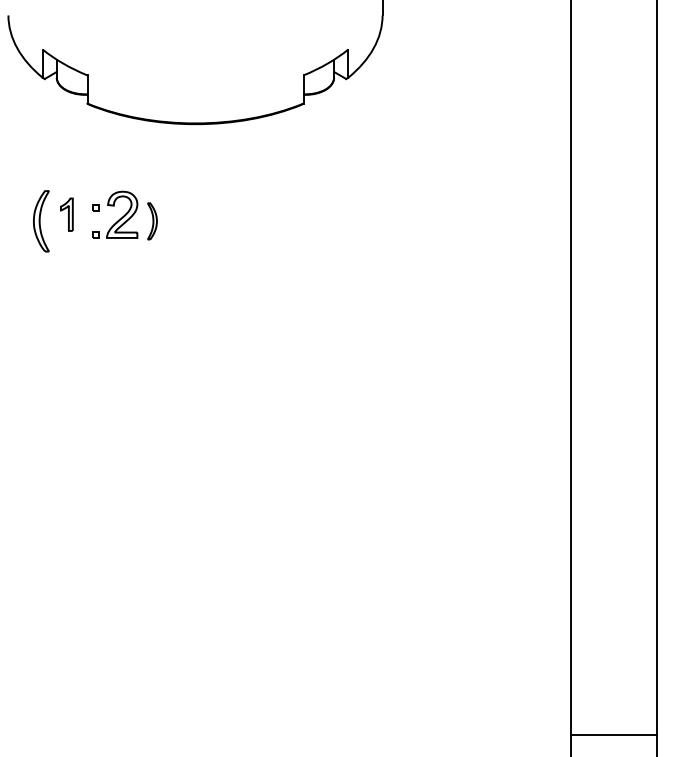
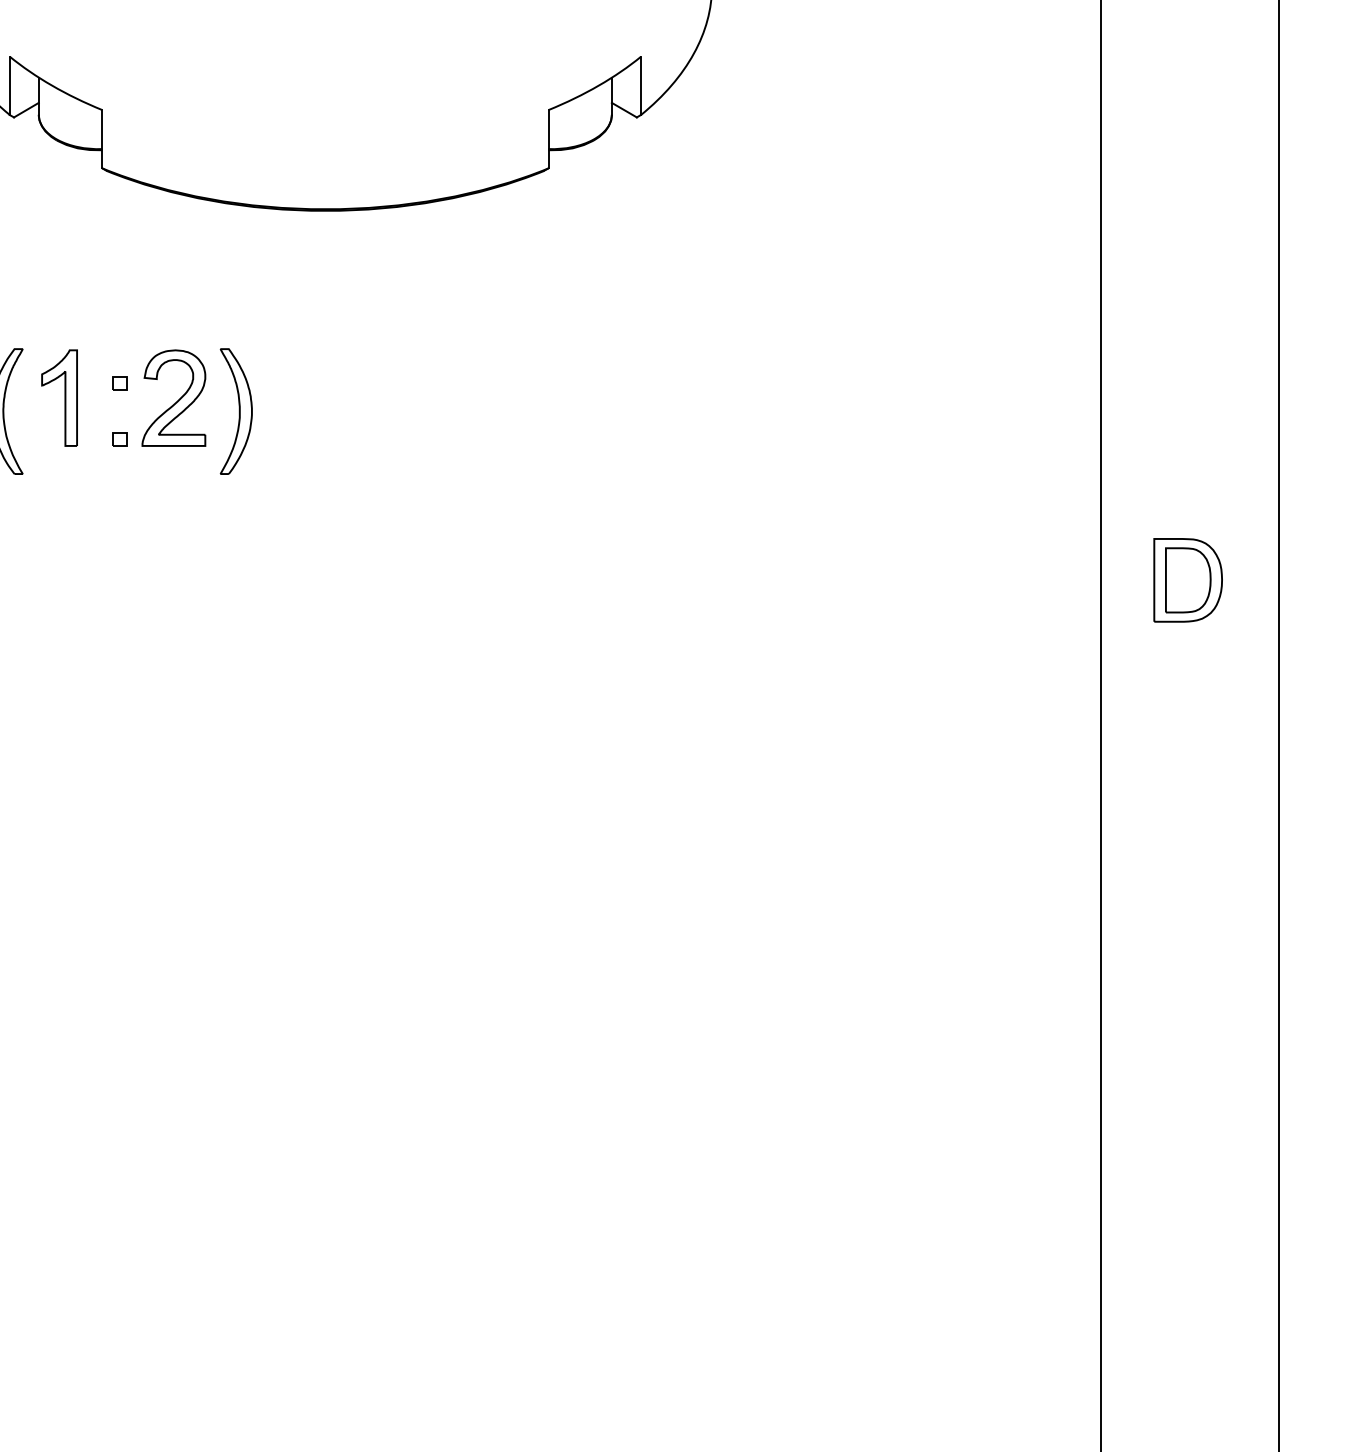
part: (66, 214) -> (58, 397), size x1.43
part: (152, 221) -> (236, 411), size x1.67
part: (612, 302) -> (1187, 579), added

